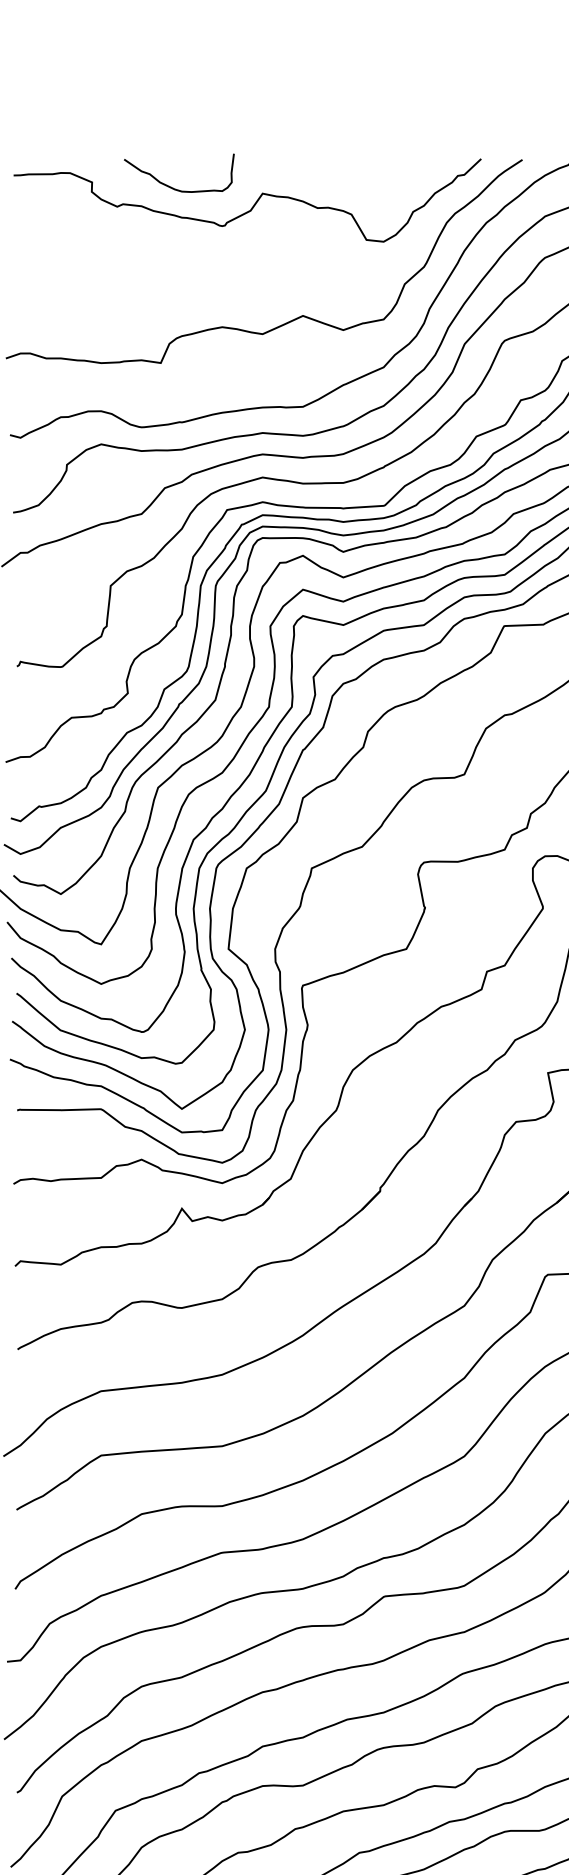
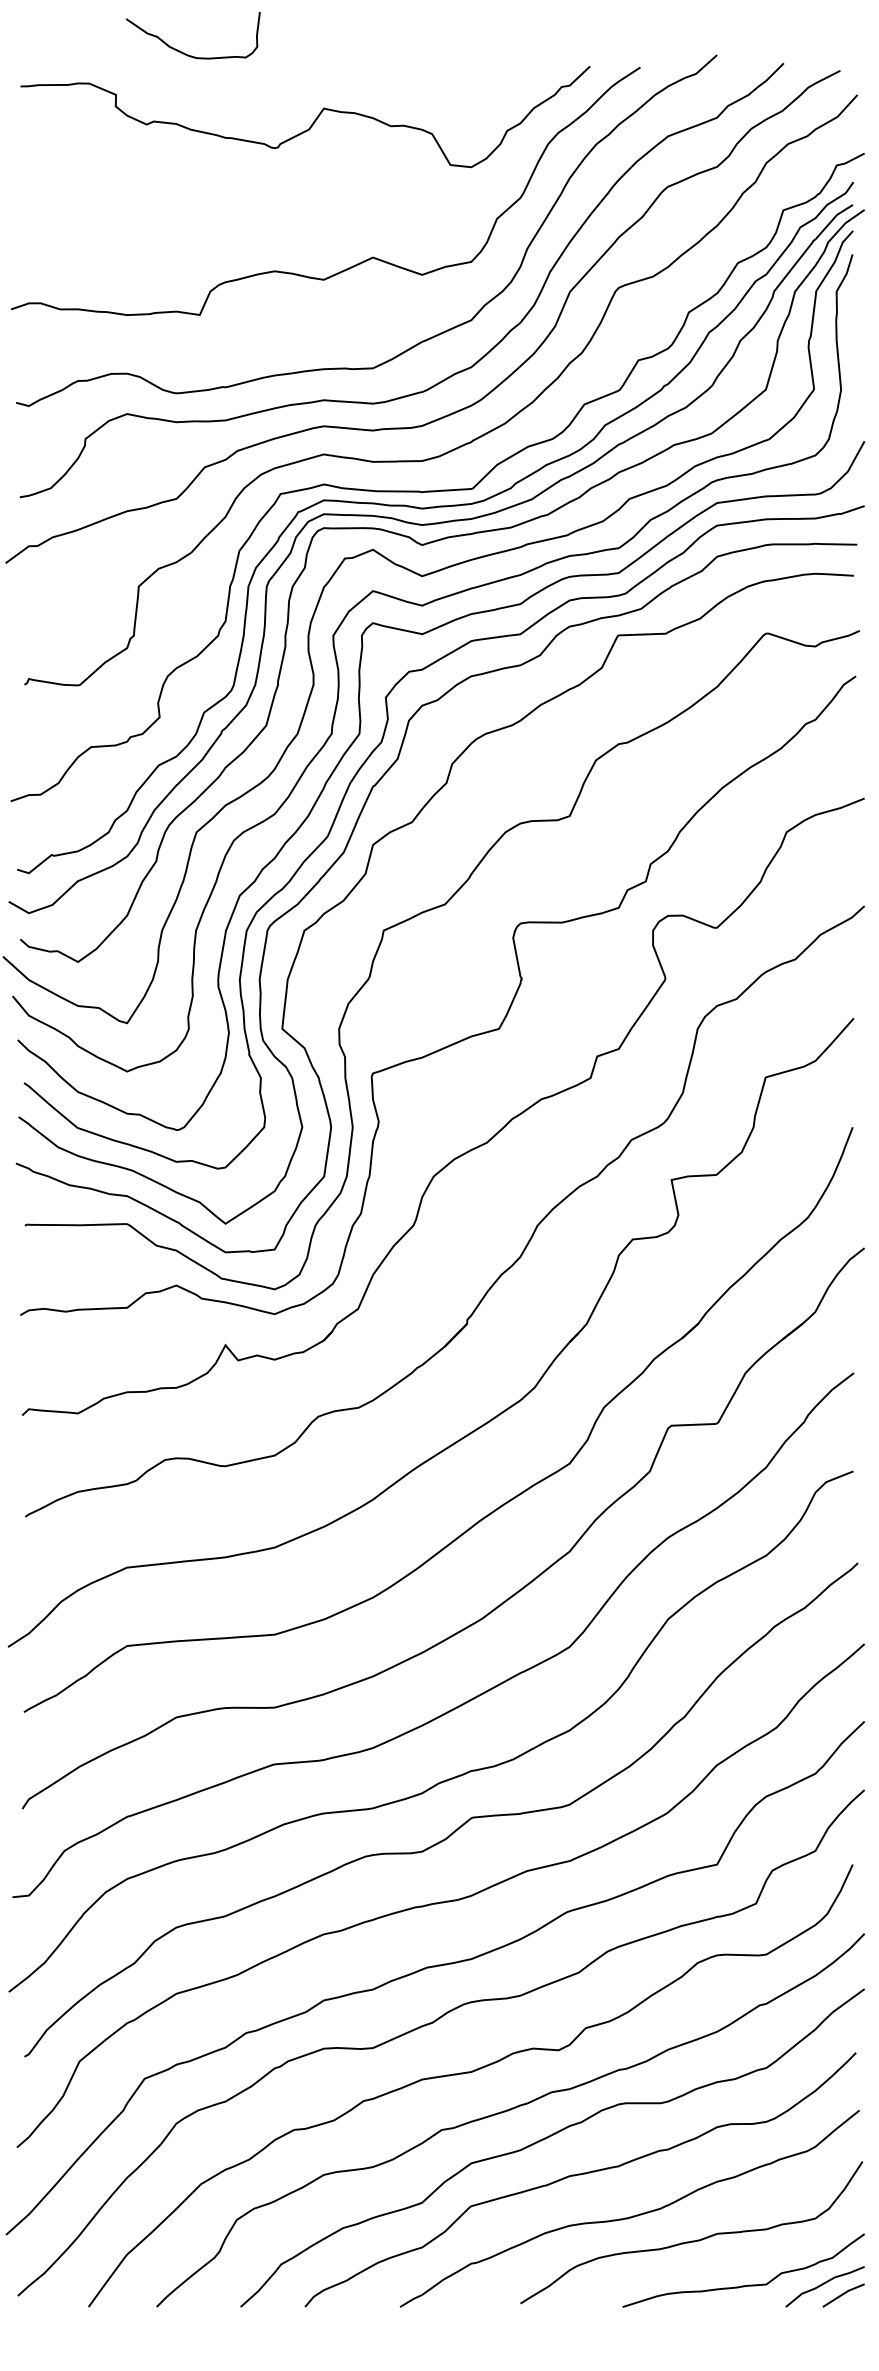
curve: (172, 186) -> (184, 52), moved

